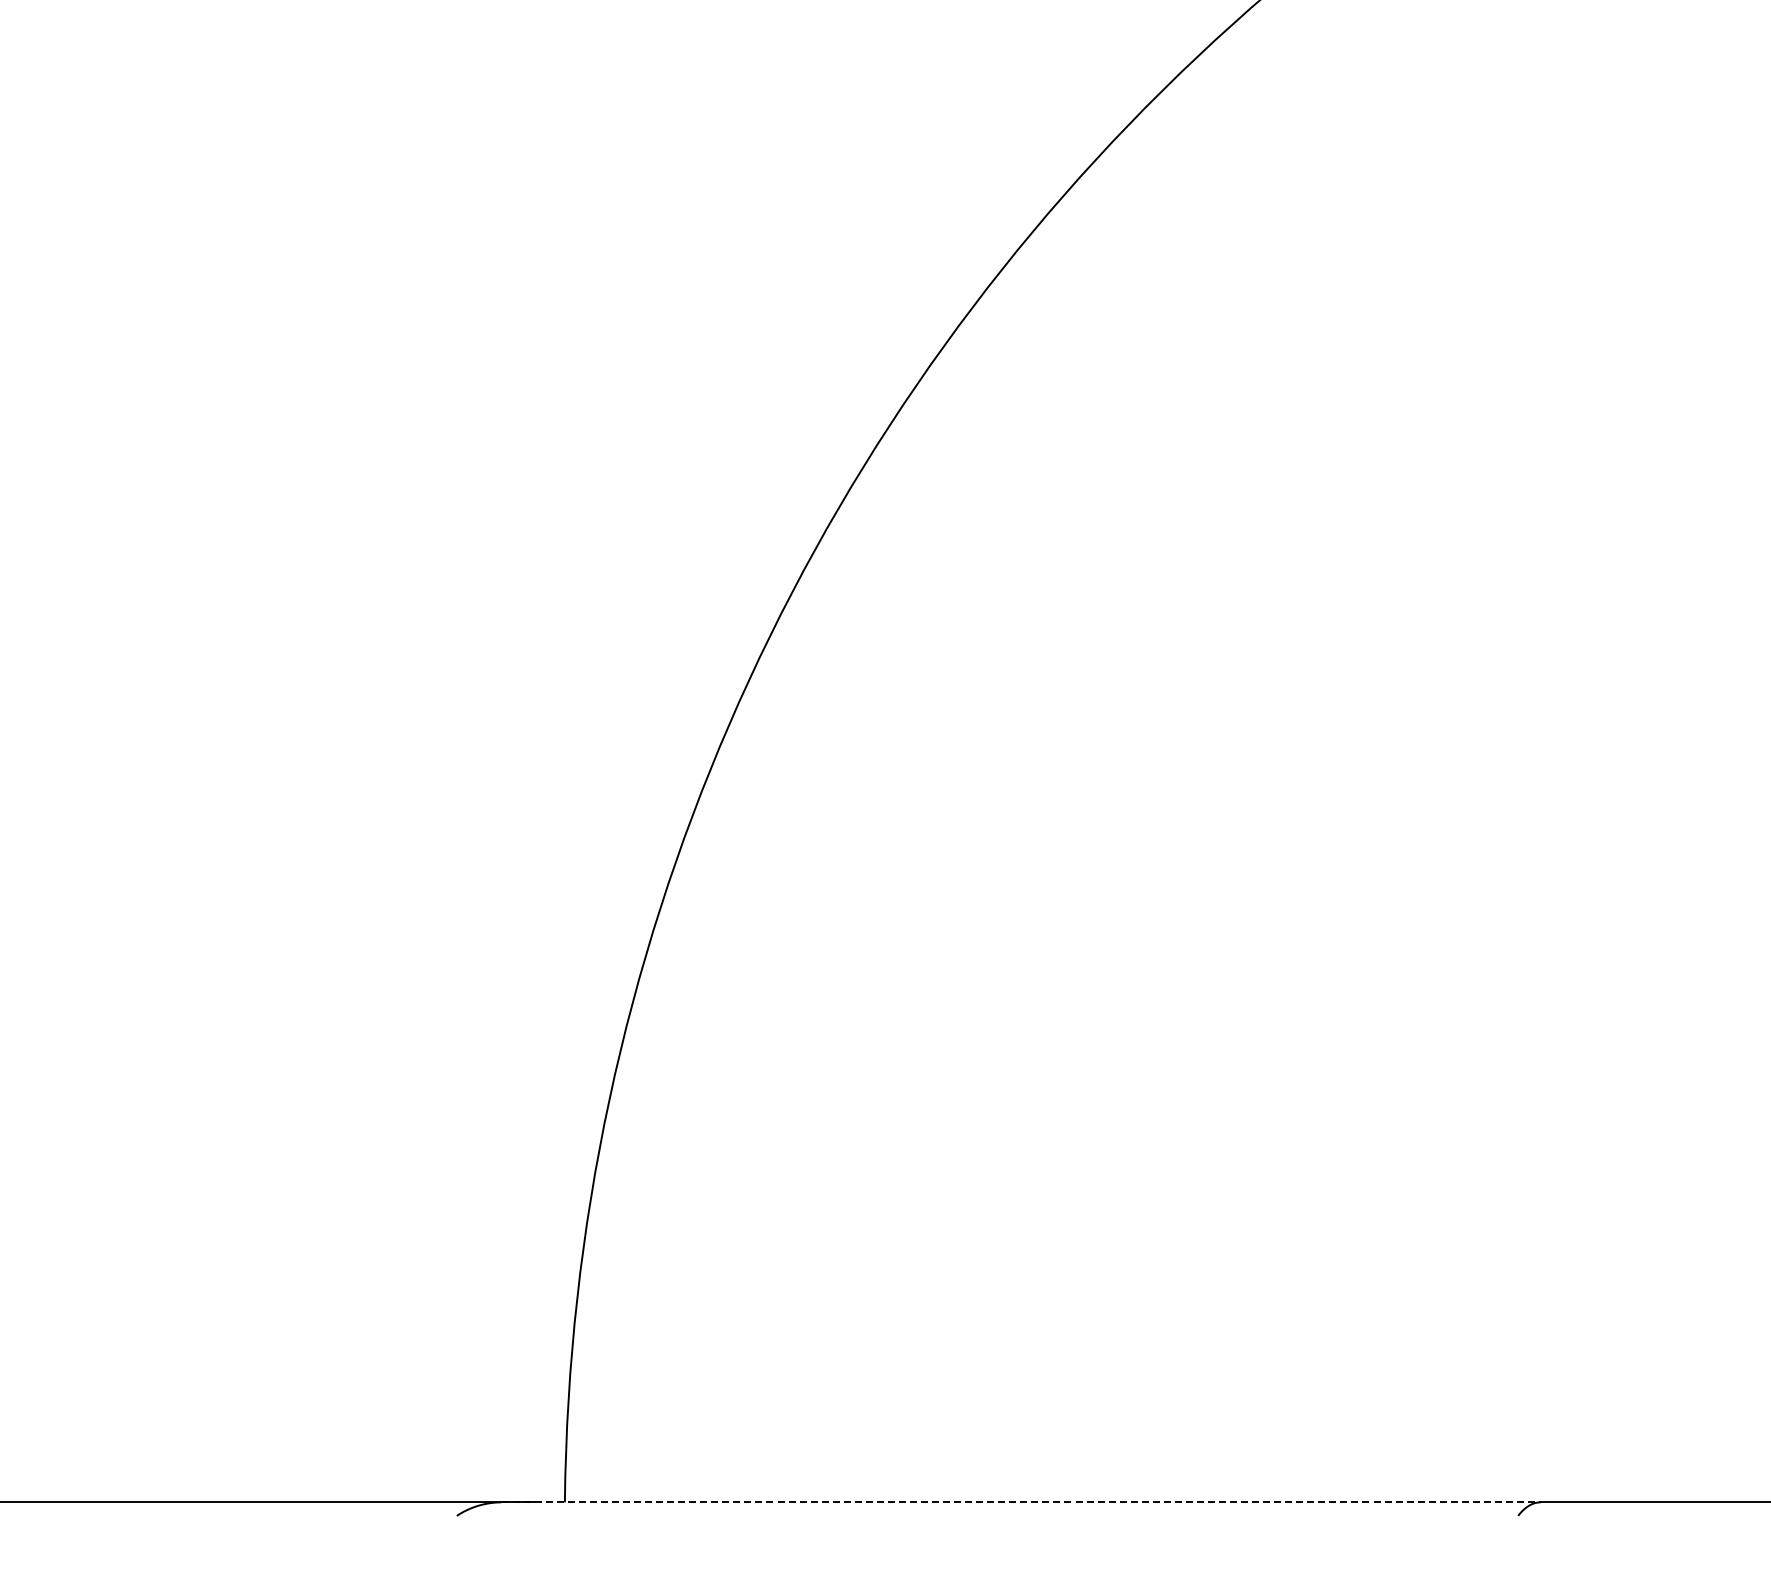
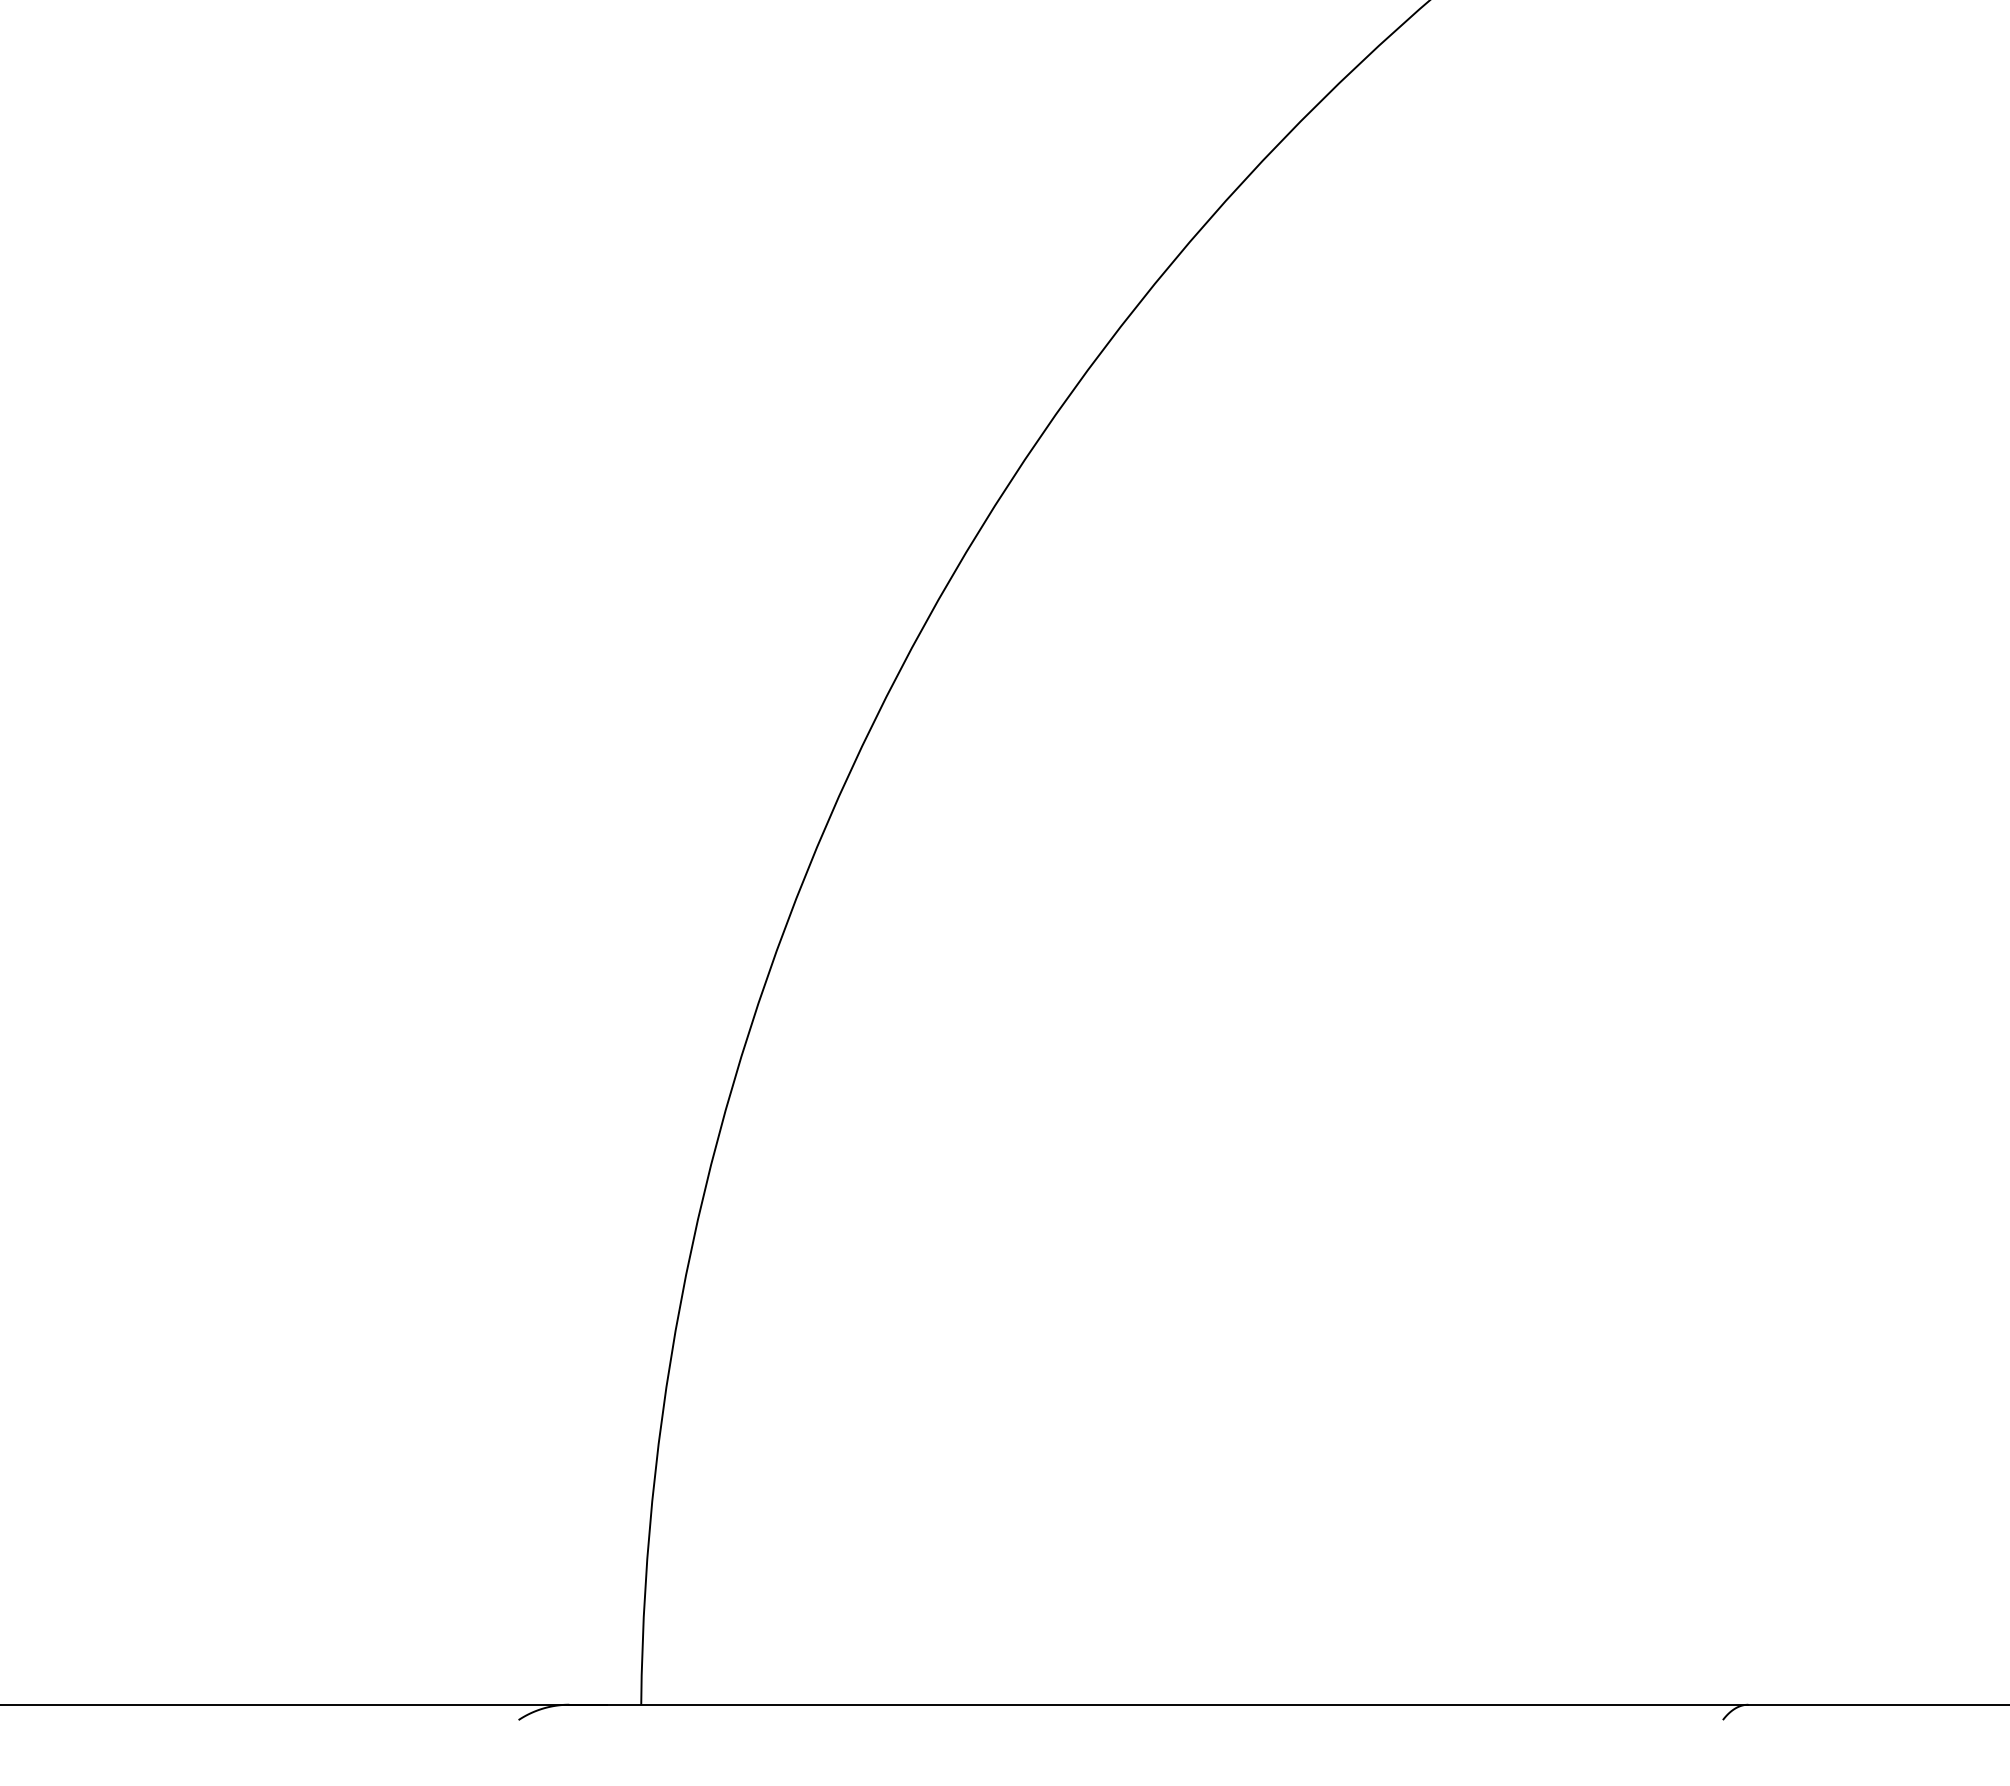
line: (1021, 1502) -> (1159, 1704), dashed -> solid

